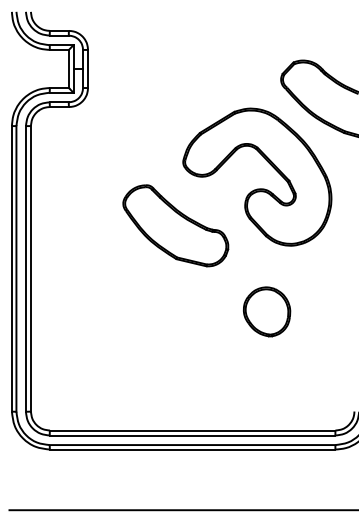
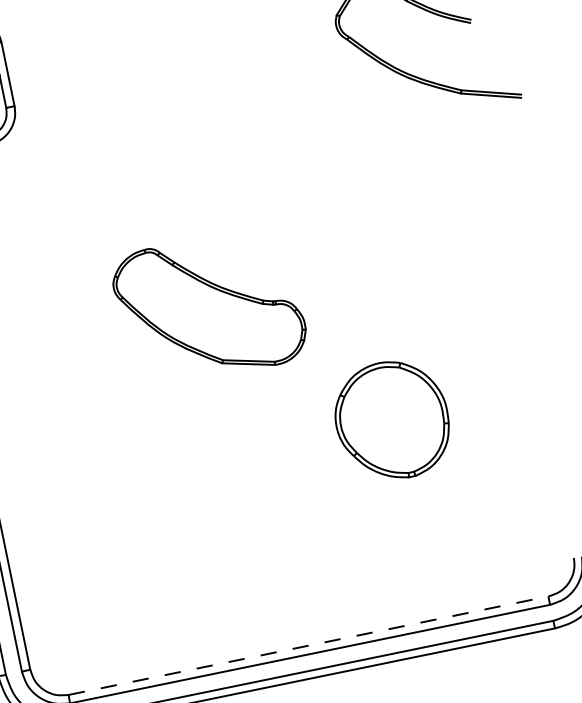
part: (257, 188) -> (334, 216), removed
part: (267, 311) -> (393, 419), size x1.4
line: (192, 430) -> (308, 645), solid -> dashed

